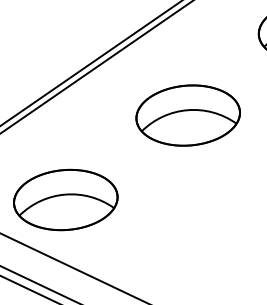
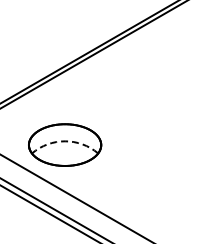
part: (187, 115) -> (154, 93), removed
arc: (65, 194) -> (65, 141), solid -> dashed

